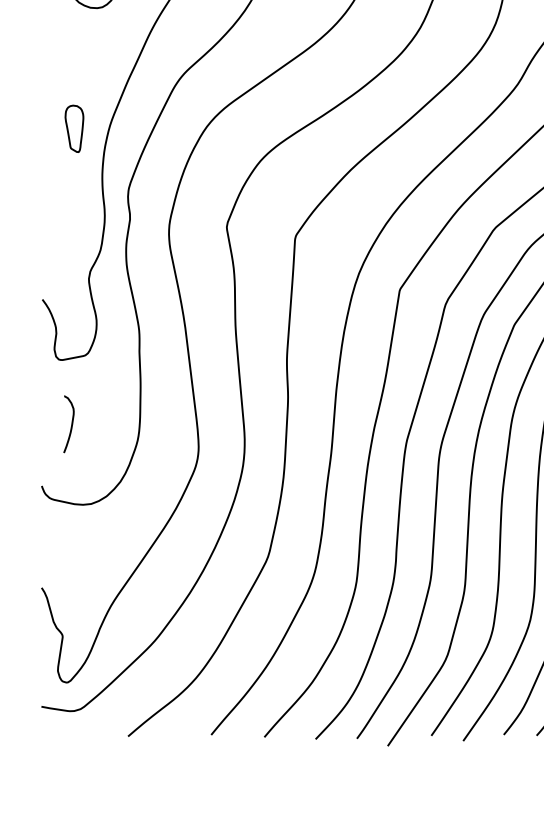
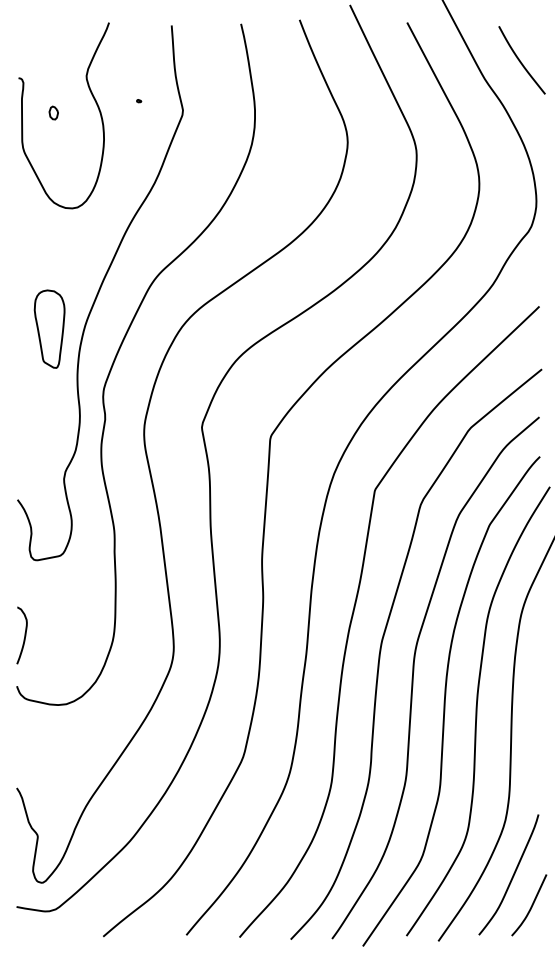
part: (74, 128) -> (49, 328), size x1.67
curve: (71, 424) -> (24, 635), moved

